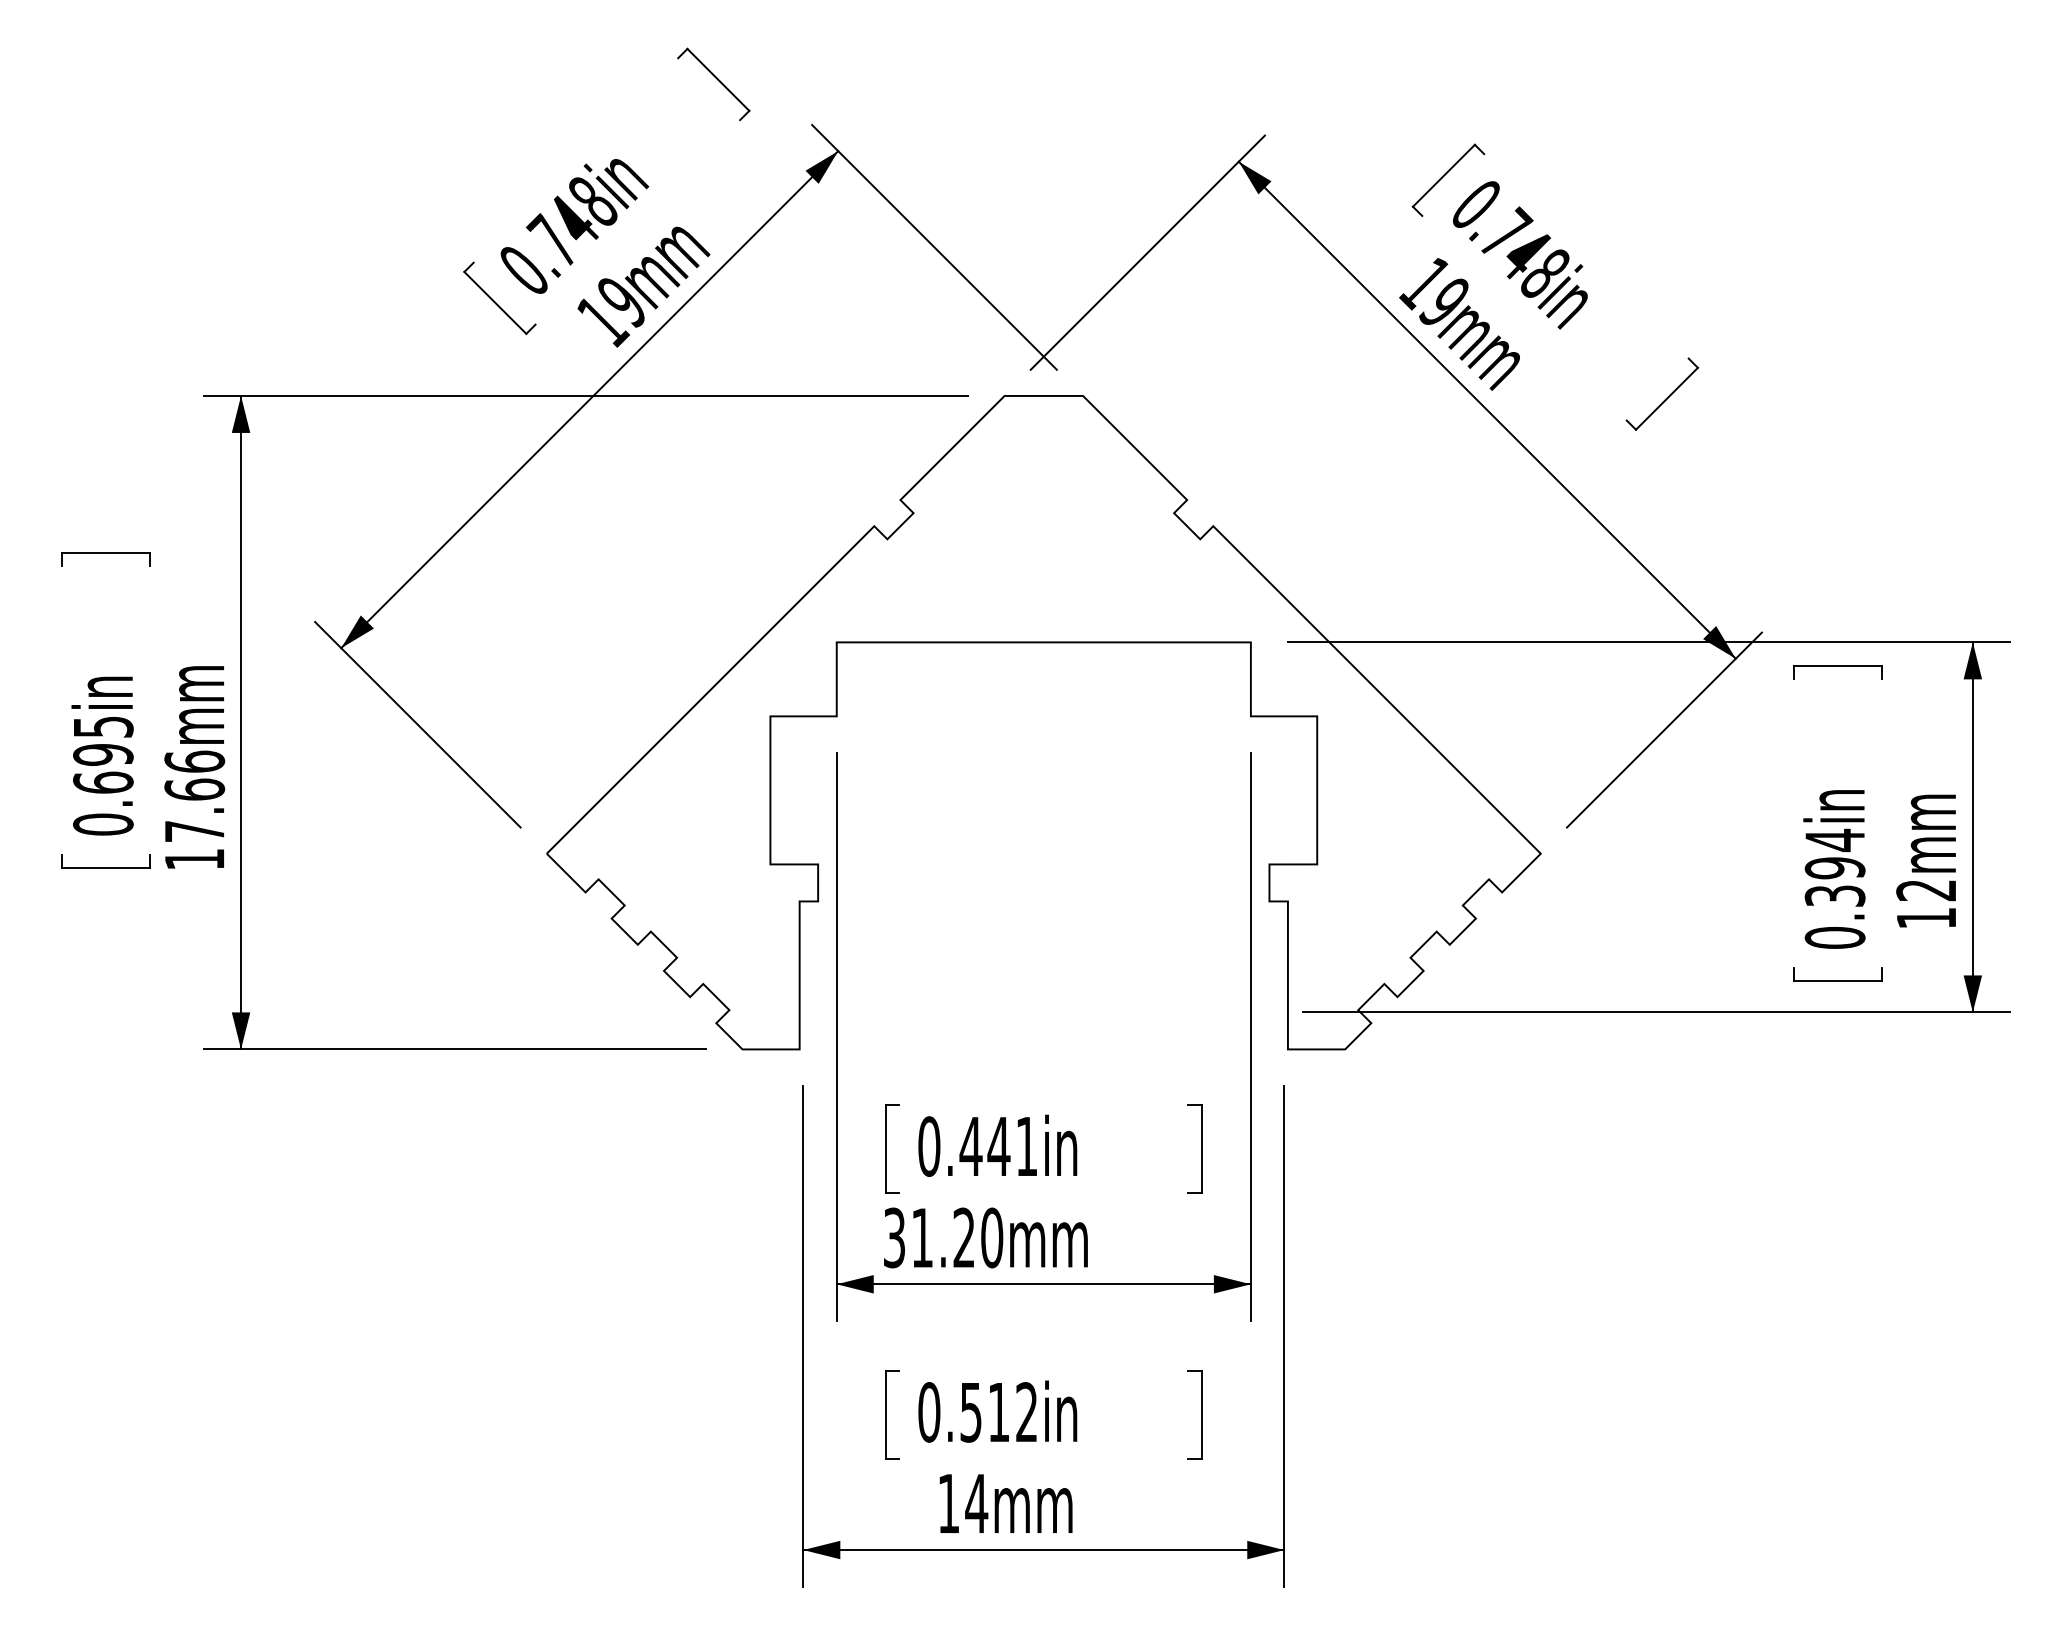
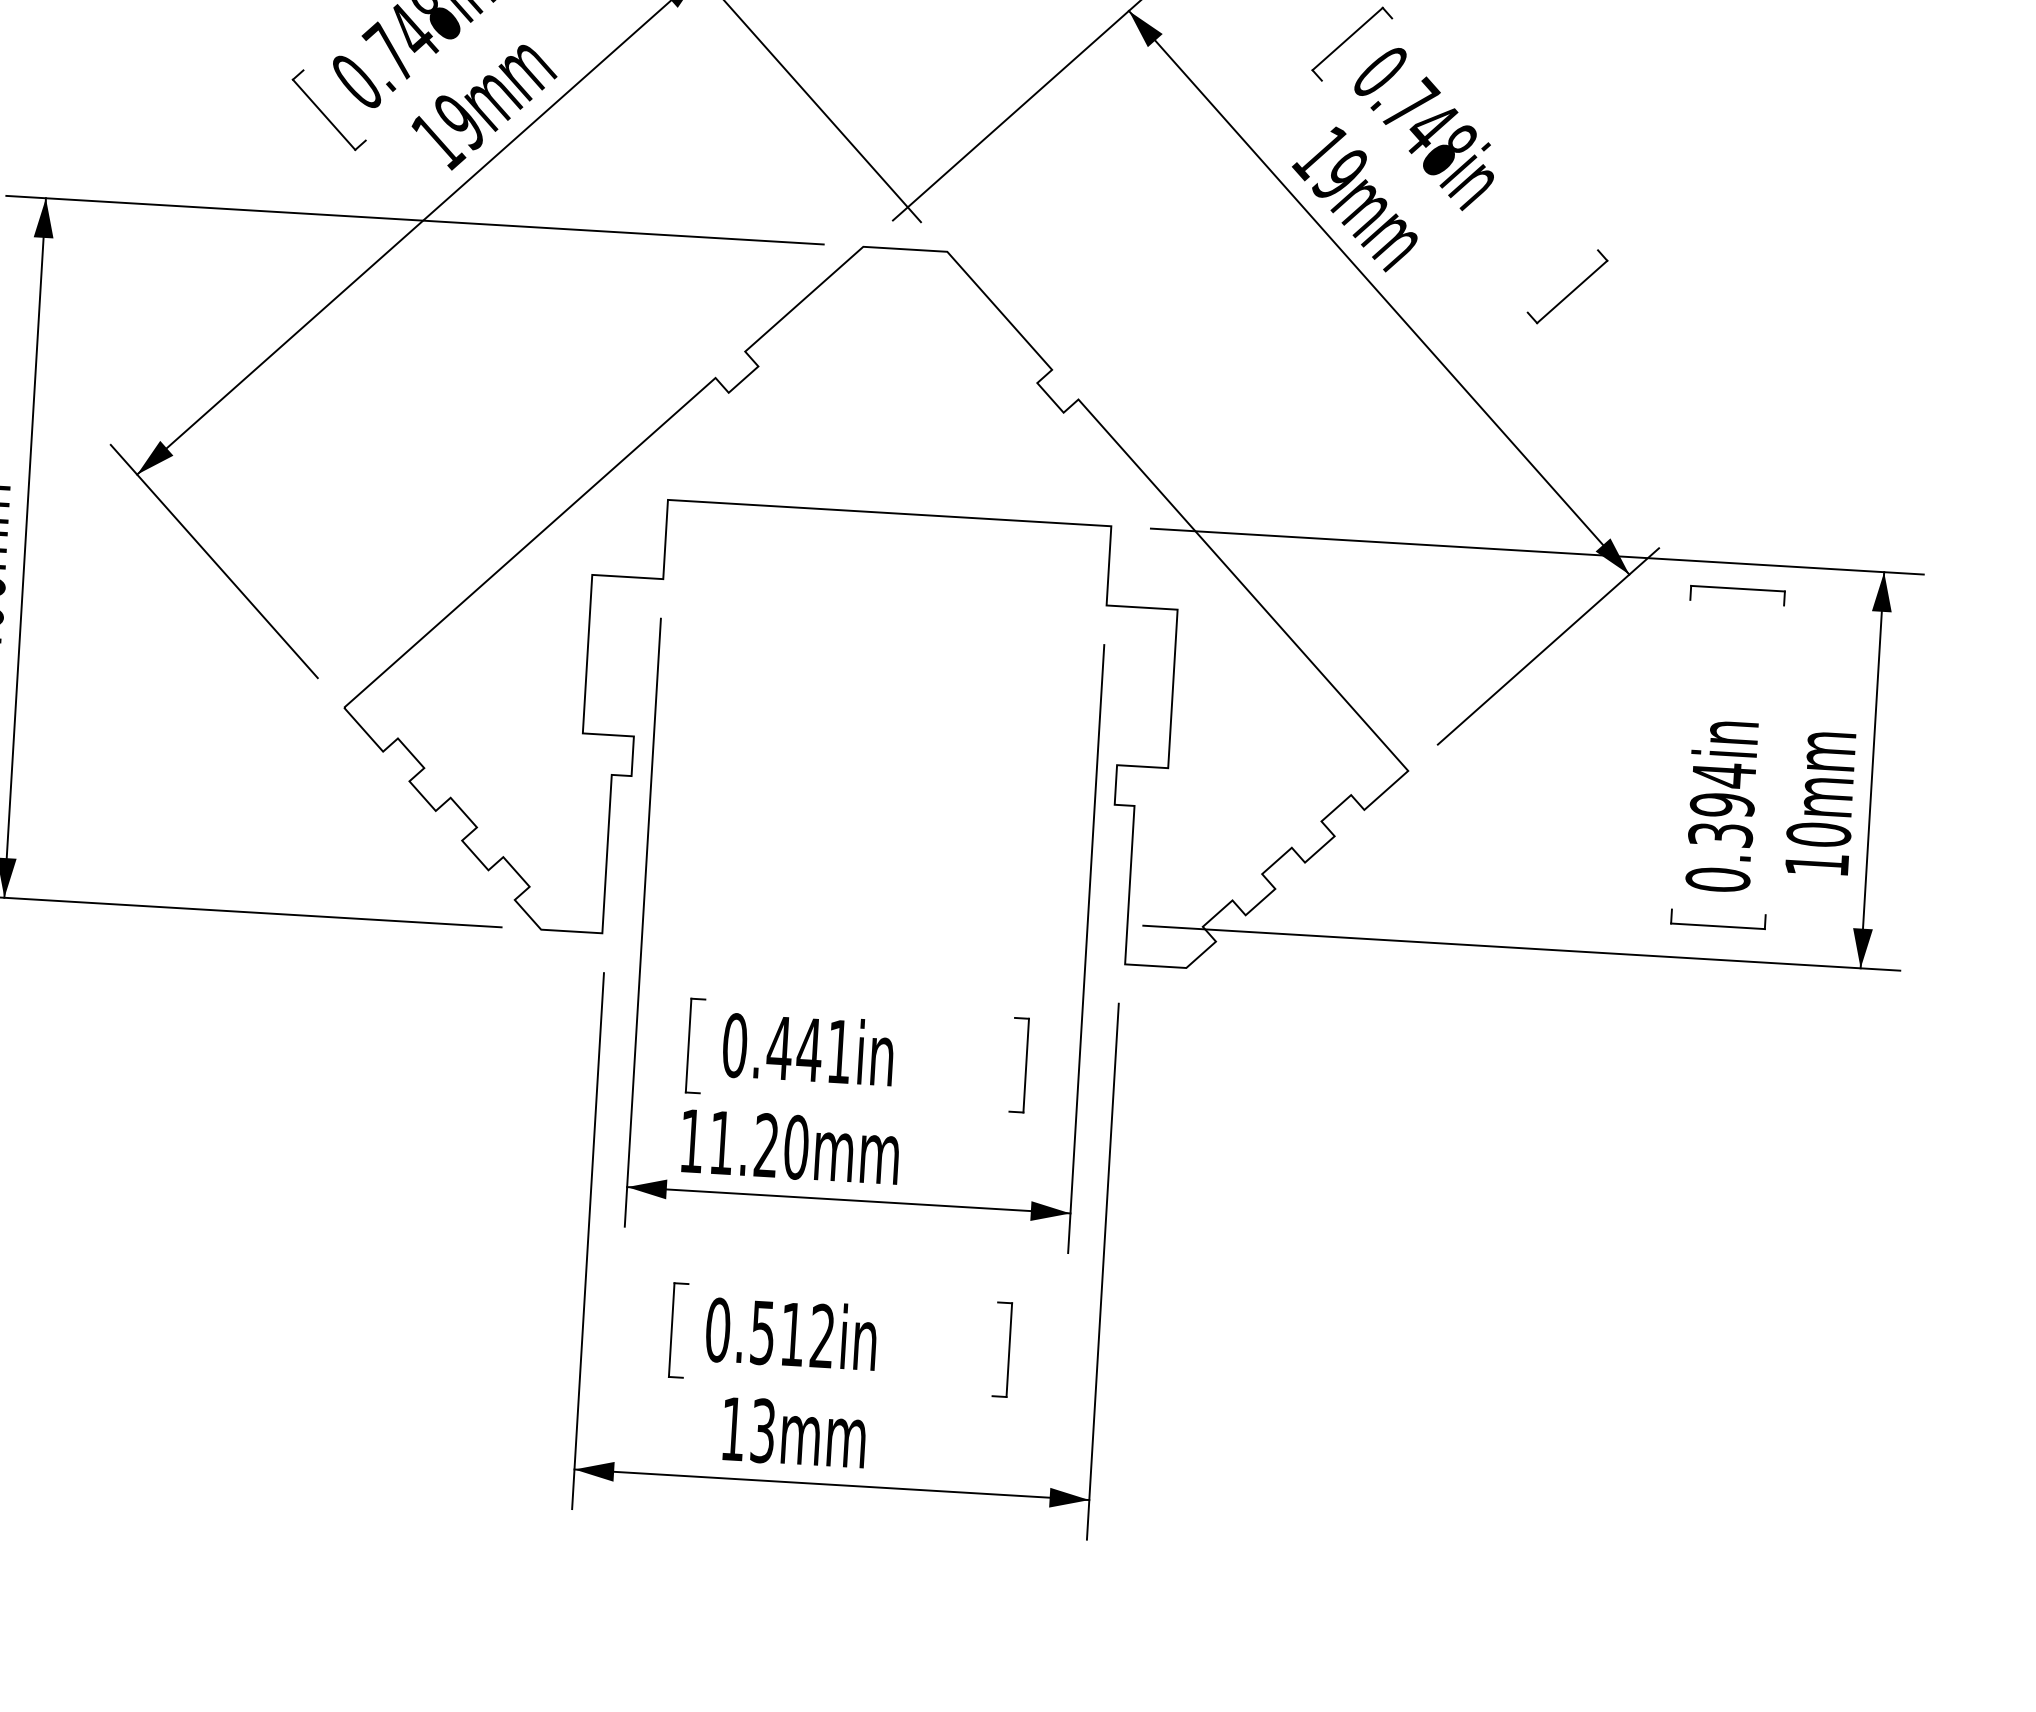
text: (1926, 890) -> (1818, 834), 12mm -> 10mm
text: (894, 1237) -> (691, 1140), 31.20mm -> 11.20mm
text: (976, 1503) -> (762, 1430), 14mm -> 13mm

